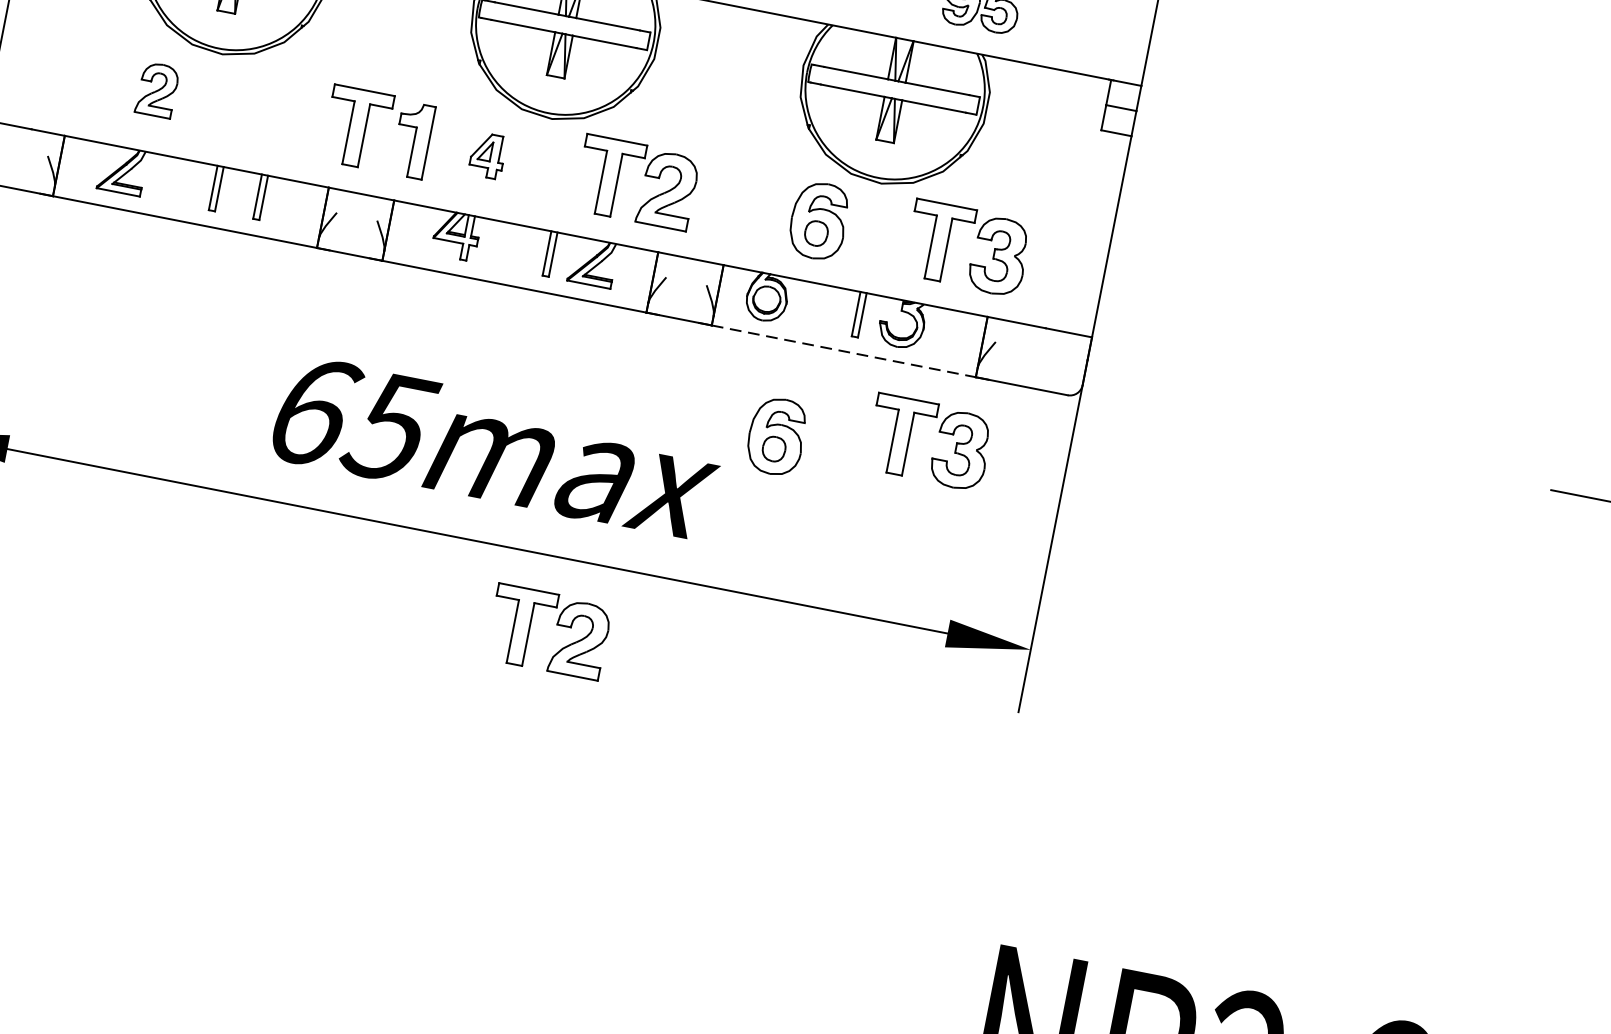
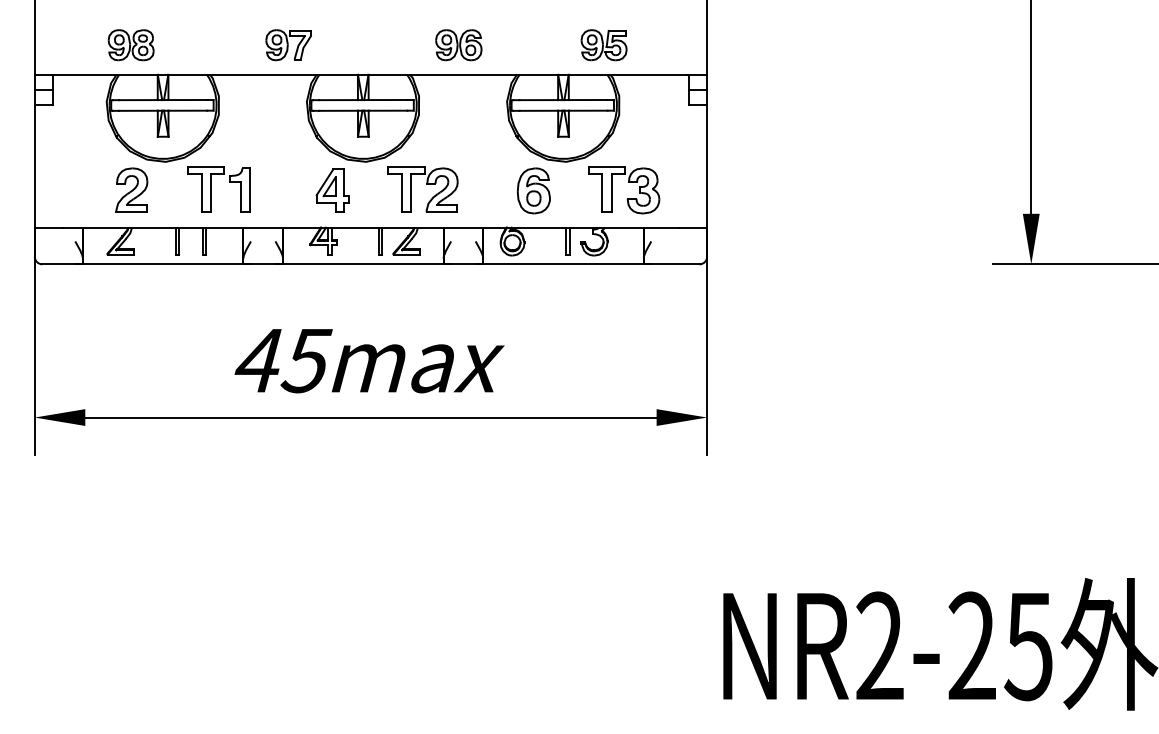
part: (157, 88) -> (131, 189), size x1.43
part: (366, 129) -> (211, 189), moved
part: (487, 155) -> (332, 190), size x1.67
line: (845, 351) -> (564, 264), dashed -> solid
text: (314, 411) -> (260, 360), 65max -> 45max
part: (776, 435) -> (533, 321), removed
part: (932, 457) -> (627, 316), removed
part: (556, 624) -> (426, 457), removed

